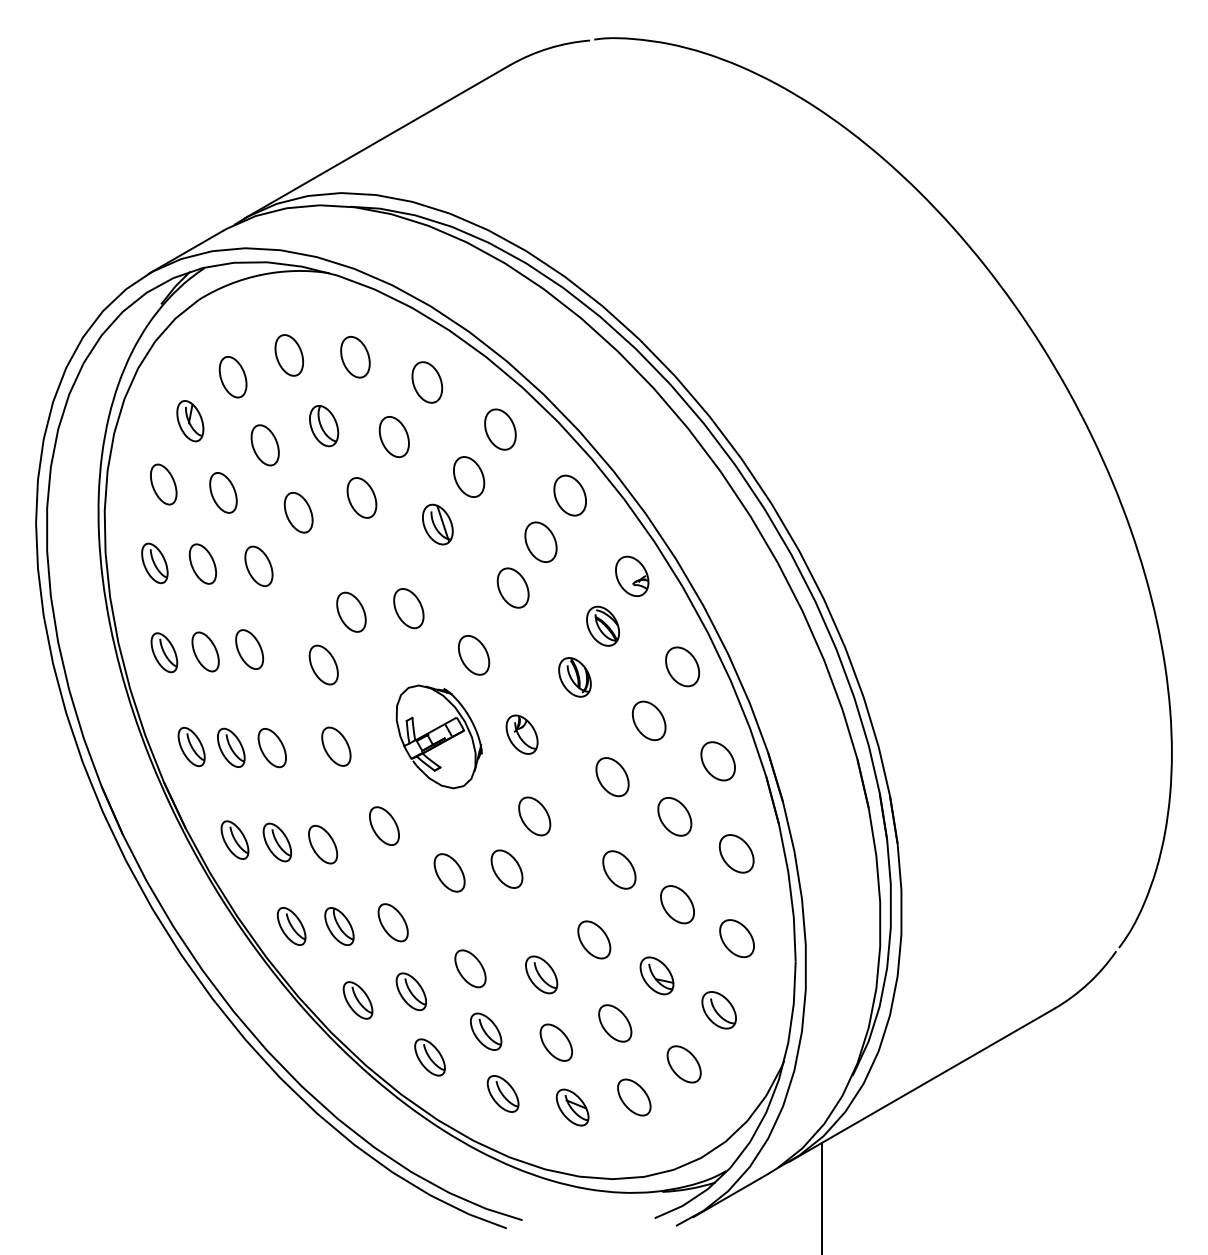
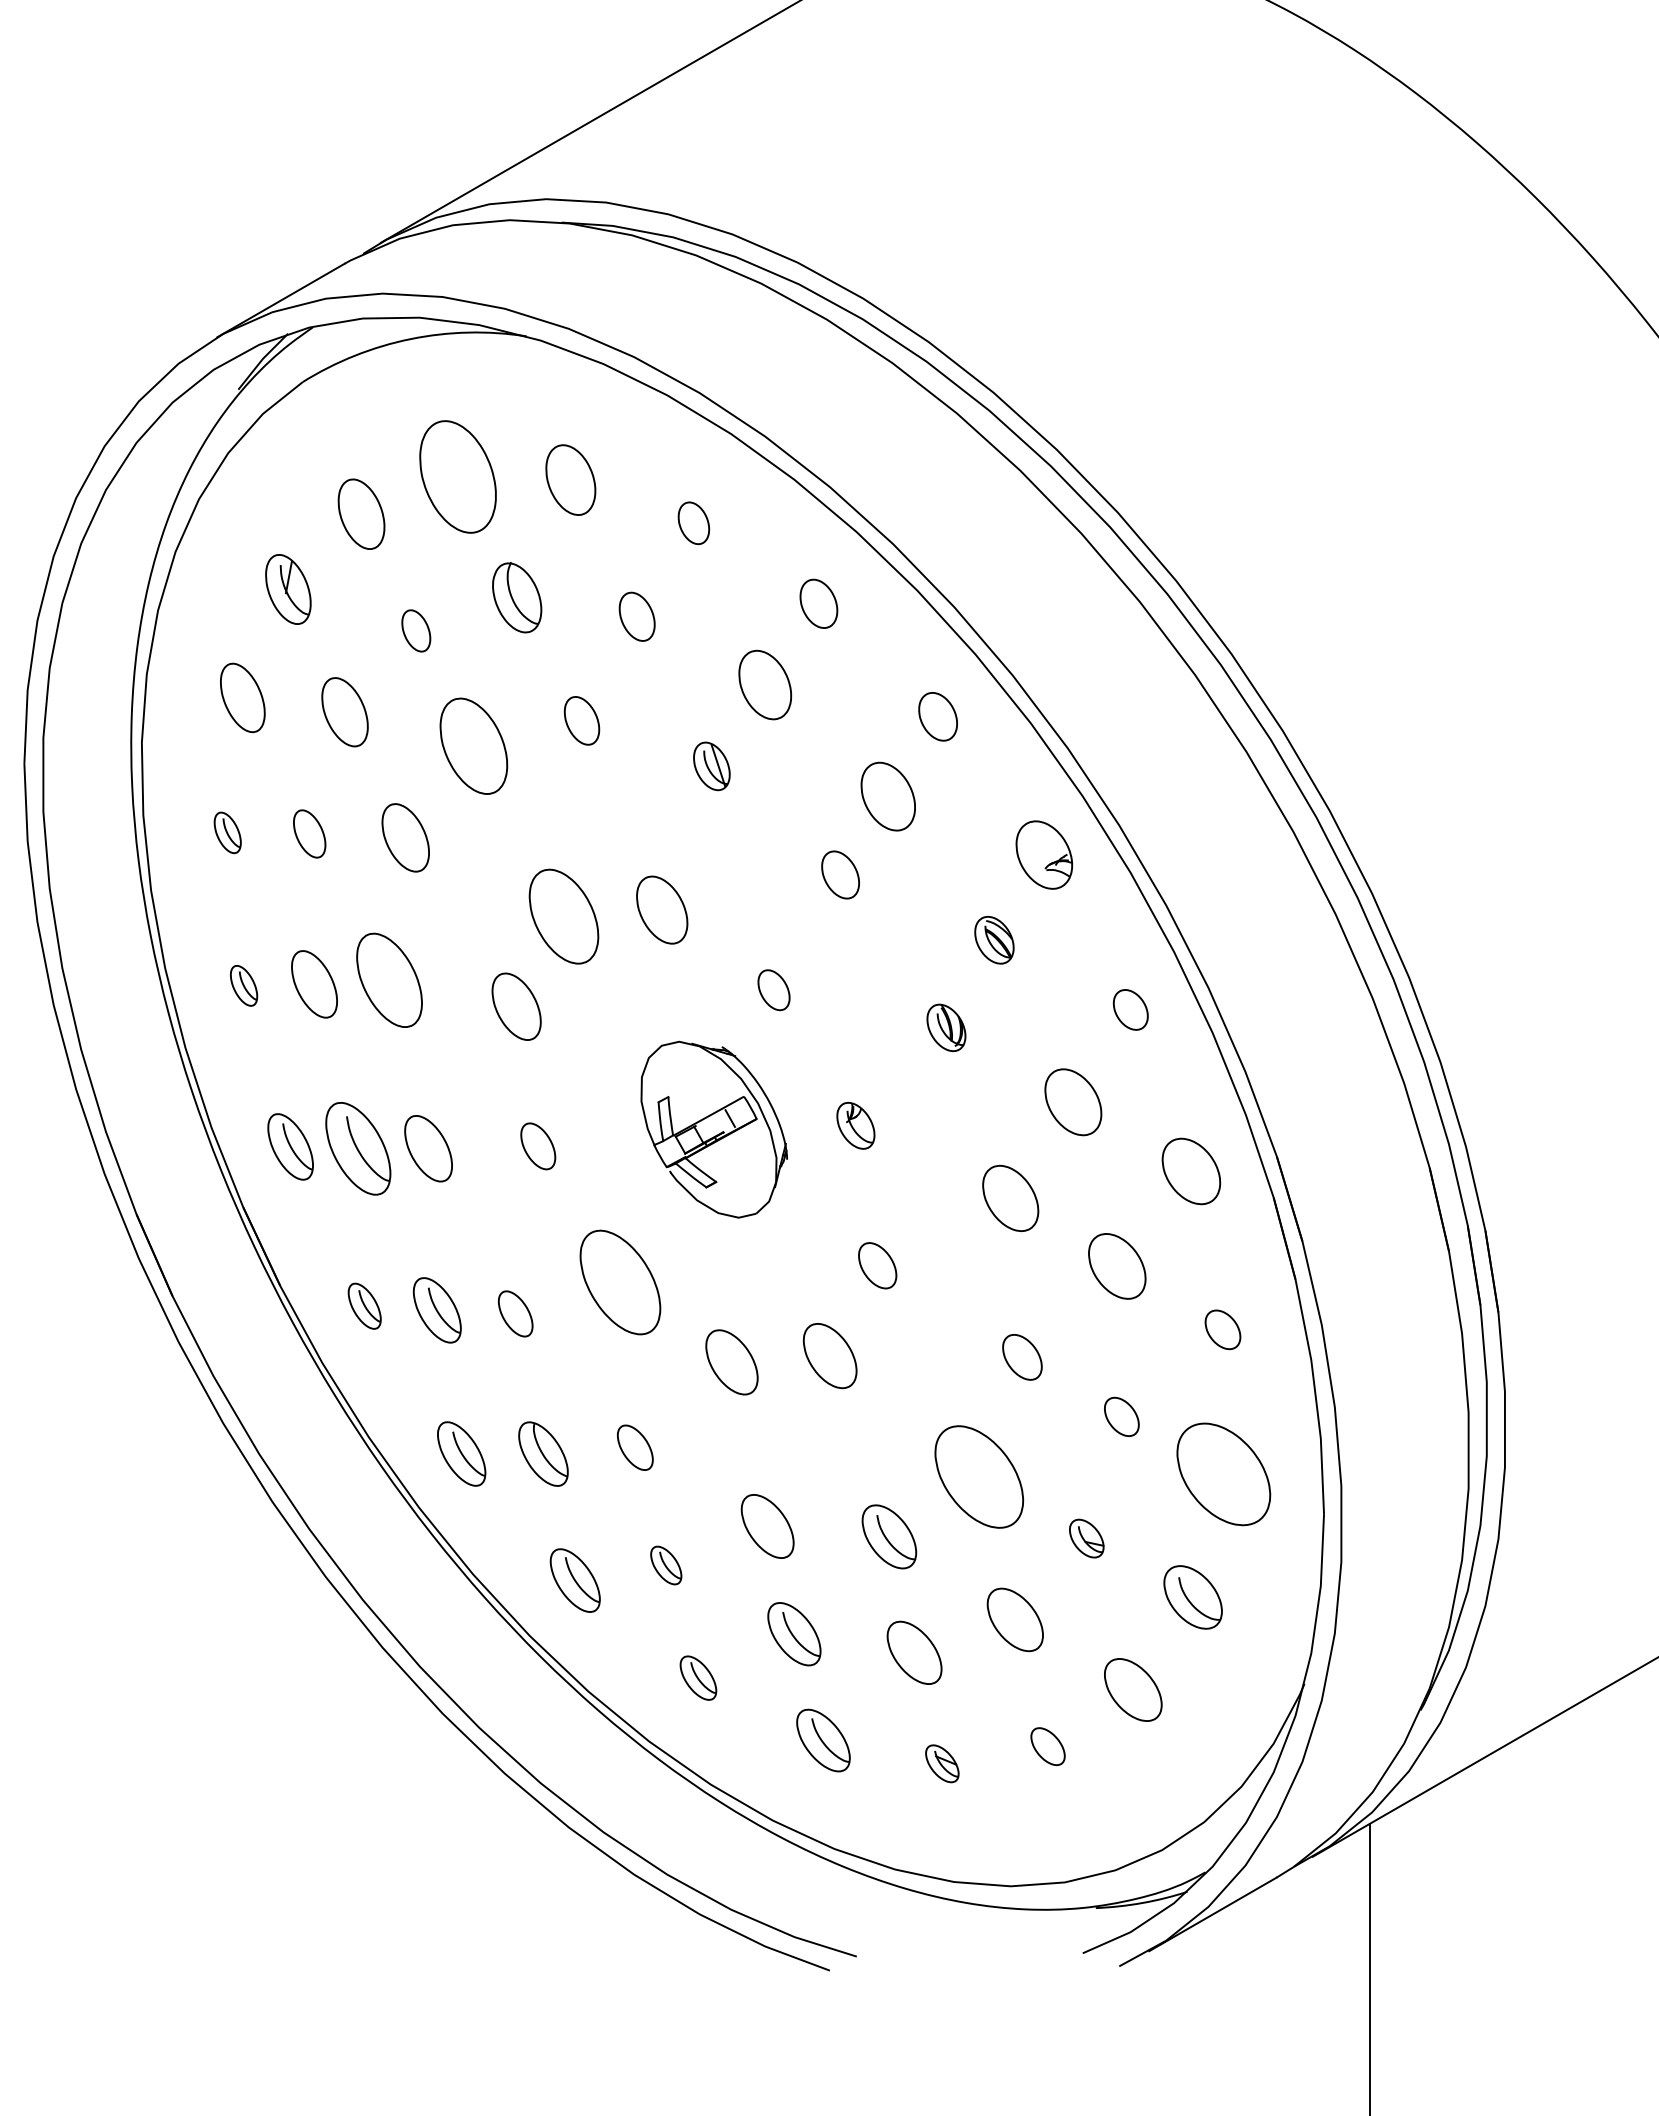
part: (288, 355) -> (456, 477), size x1.6
part: (427, 382) -> (694, 523), size x0.6
part: (500, 429) -> (818, 603), size x0.7
part: (393, 437) -> (635, 617), size x0.7
part: (264, 445) -> (415, 631), size x0.6
part: (569, 495) -> (937, 716), size x0.7
part: (361, 497) -> (581, 720), size x0.7
part: (298, 512) -> (473, 745), size x1.4
part: (437, 524) -> (711, 766), size x0.7
part: (154, 563) -> (227, 832), size x0.6
part: (202, 563) -> (309, 832), size x0.7
part: (512, 587) -> (839, 874), size x0.7
part: (351, 611) -> (564, 915), size x1.4
part: (602, 625) -> (993, 939), size x0.7
part: (249, 649) -> (389, 980), size x1.4
part: (164, 652) -> (244, 985), size x0.6
part: (474, 655) -> (774, 990), size x0.6
part: (682, 666) -> (1130, 1009), size x0.6
part: (574, 677) -> (945, 1028), size x0.7
part: (521, 734) -> (854, 1125), size x0.7
part: (336, 746) -> (538, 1146), size x0.7
part: (231, 747) -> (358, 1147), size x1.4
part: (534, 816) -> (877, 1265), size x0.7
part: (384, 825) -> (620, 1281), size x1.6
part: (234, 839) -> (363, 1305), size x0.7
part: (323, 844) -> (516, 1313), size x0.7
part: (736, 853) -> (1222, 1329), size x0.6
part: (619, 869) -> (1022, 1356), size x0.7
part: (677, 904) -> (1121, 1416), size x0.6
part: (392, 922) -> (634, 1447), size x0.7
part: (736, 938) -> (1222, 1474), size x1.6
part: (594, 939) -> (979, 1476), size x1.6
part: (656, 975) -> (1085, 1537), size x0.6
part: (410, 991) -> (665, 1565), size x0.6
part: (429, 1057) -> (697, 1678), size x0.7
part: (634, 1097) -> (1048, 1746), size x0.6
part: (572, 1107) -> (942, 1763), size x0.6

